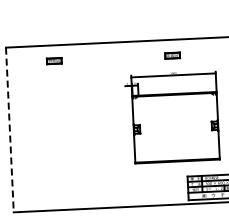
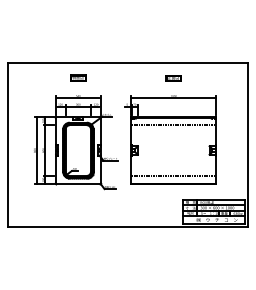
part: (54, 60) -> (78, 77), moved
line: (174, 102) -> (173, 125), added
part: (78, 124) -> (76, 142), added
line: (9, 130) -> (7, 145), dashed -> solid
line: (176, 152) -> (173, 175), added

